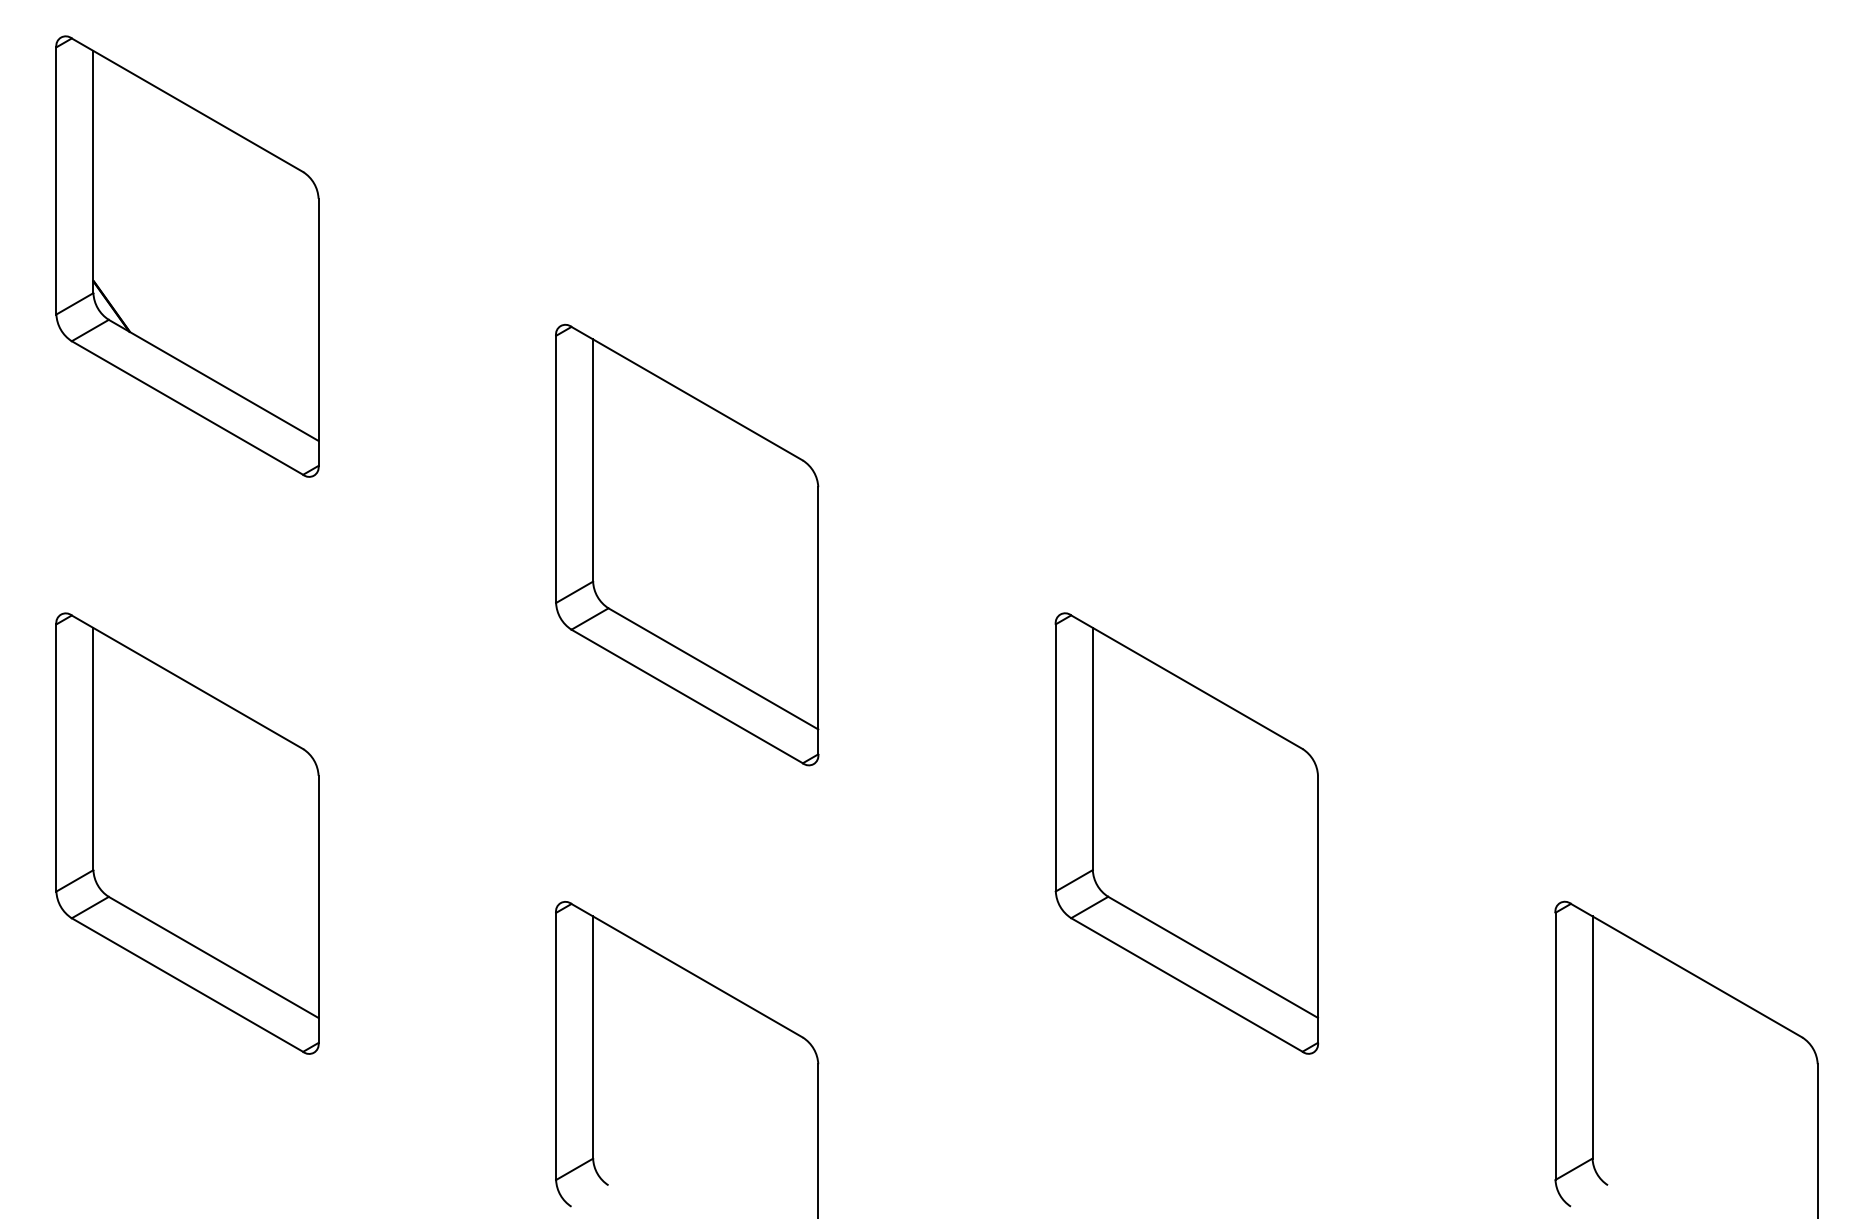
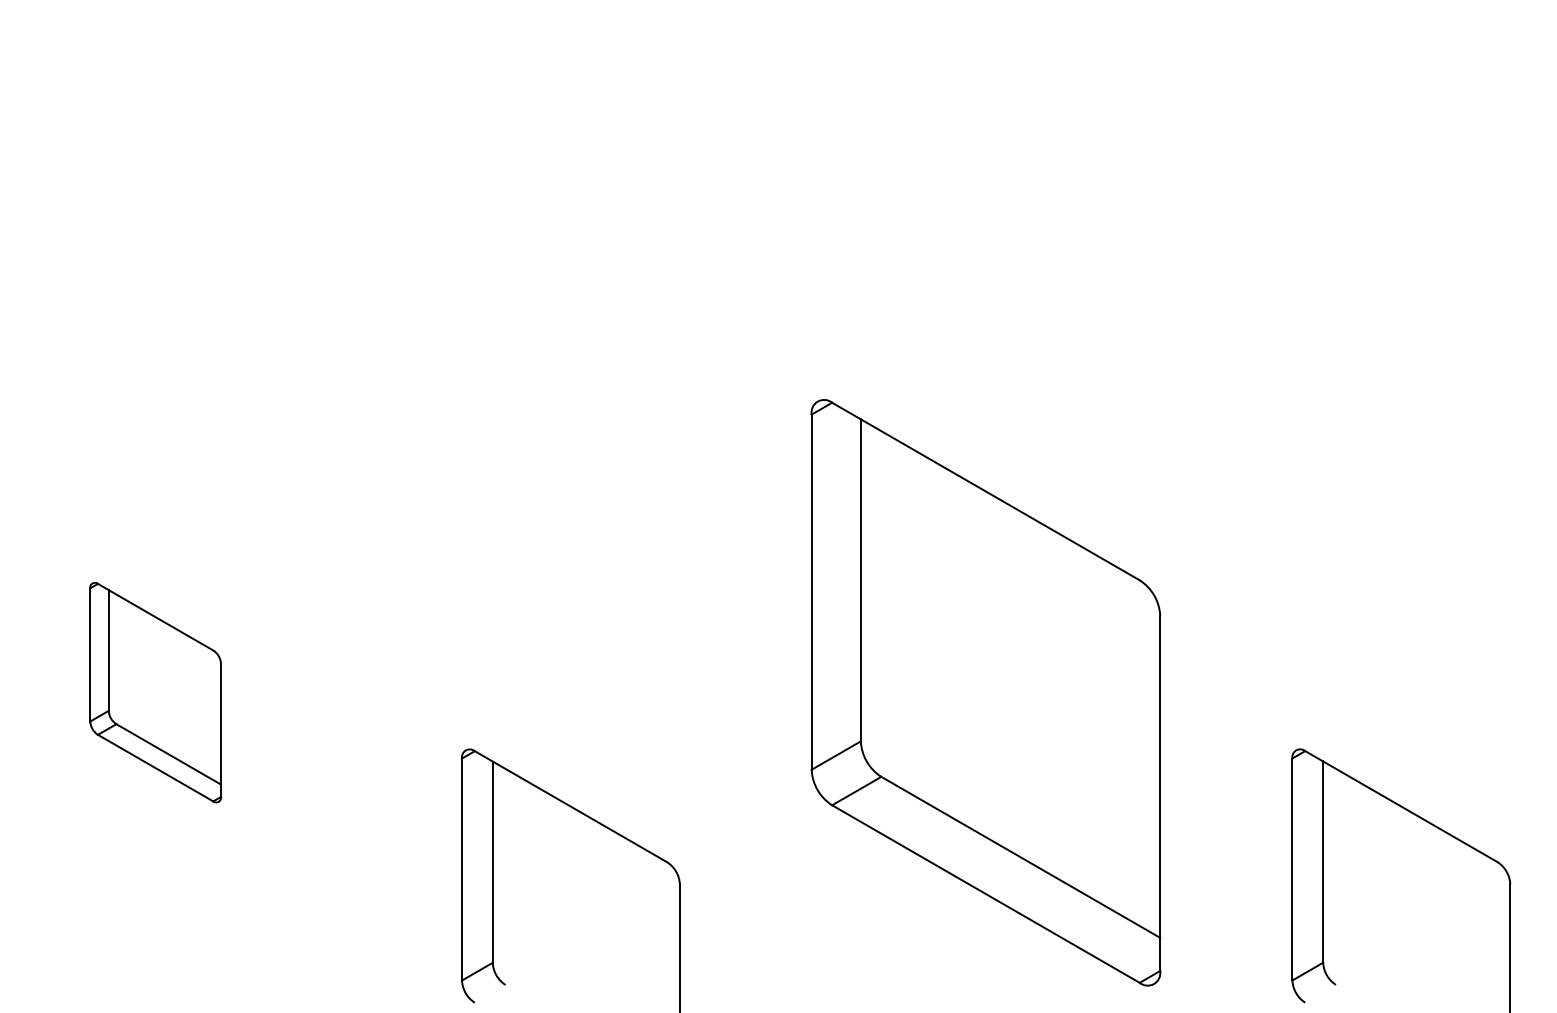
part: (187, 256) -> (155, 213), removed
part: (686, 544) -> (570, 452), removed
part: (187, 833) -> (155, 692), size x0.6
part: (1187, 833) -> (986, 692), size x1.6

